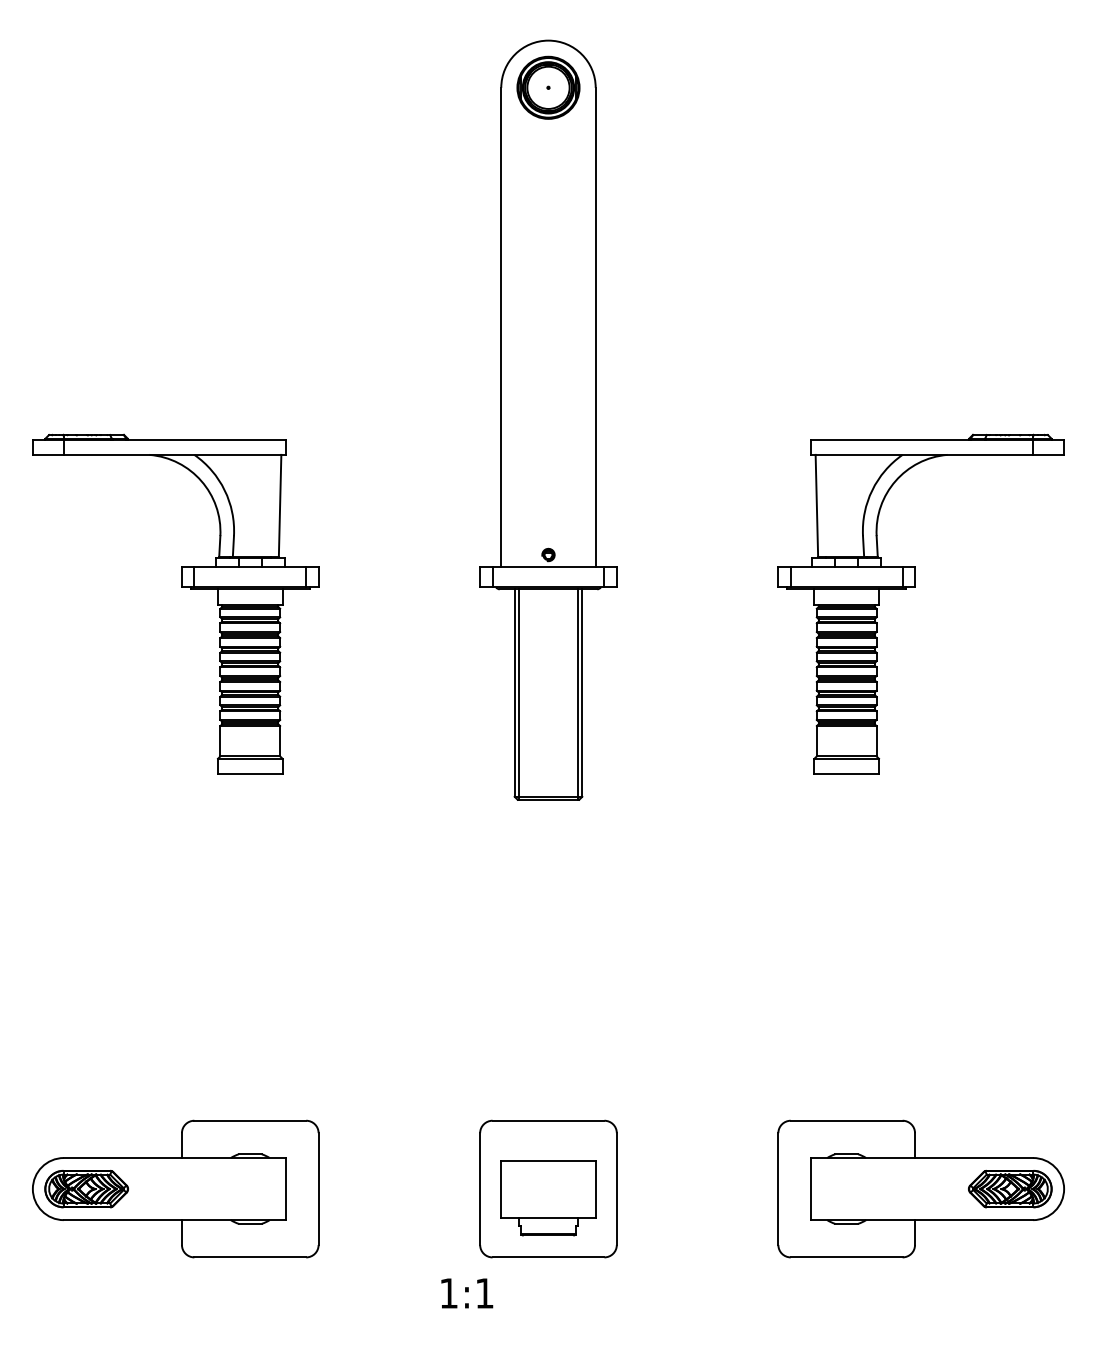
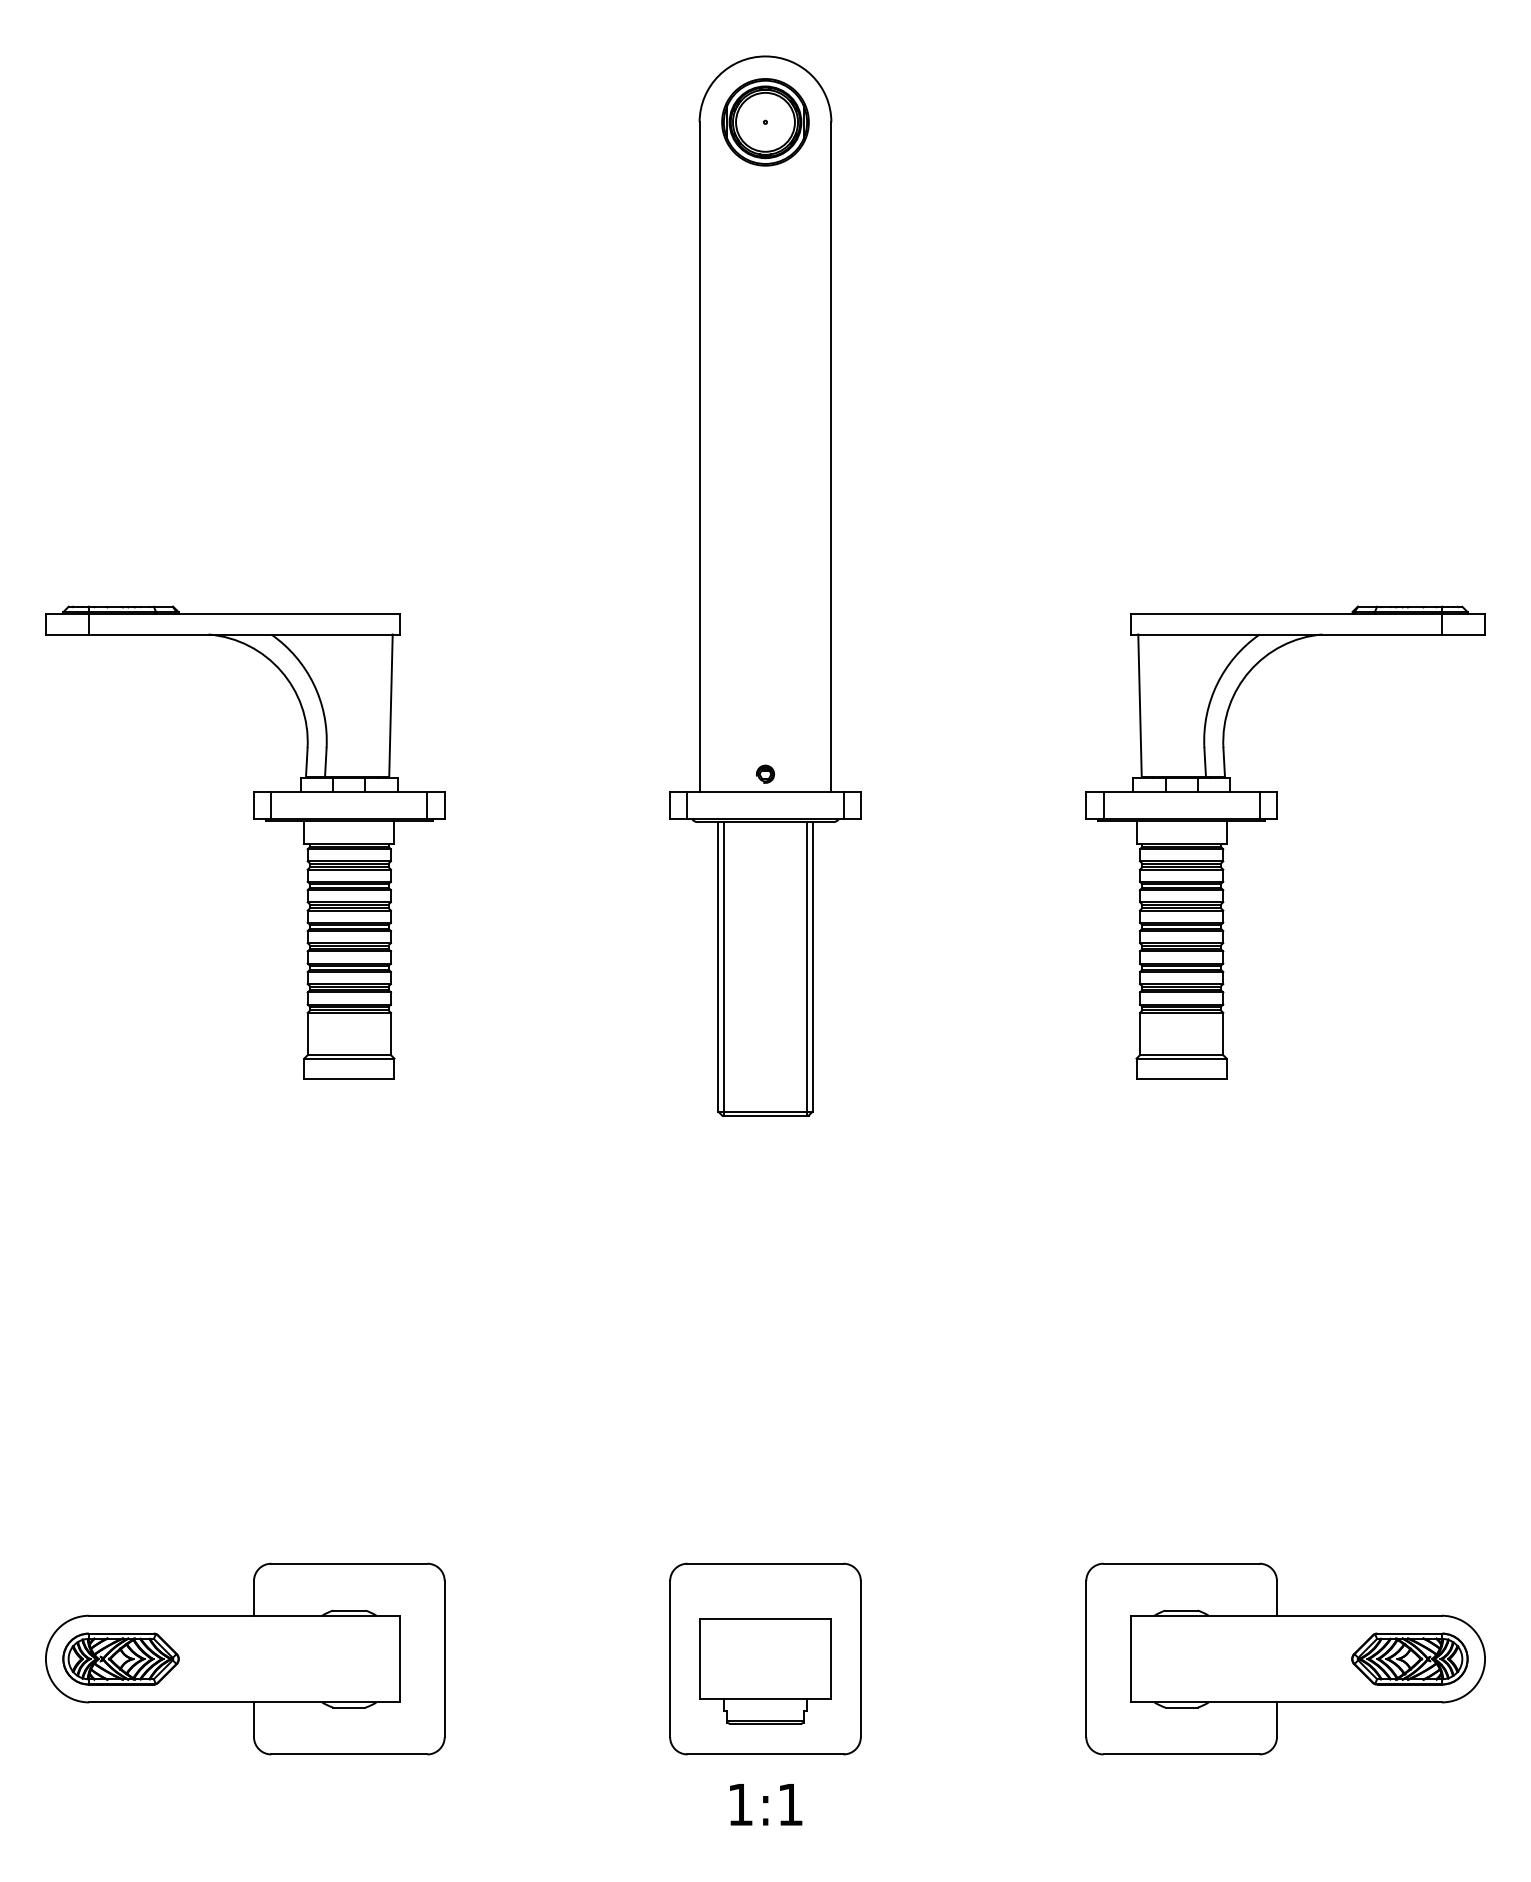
text: (467, 1293) -> (766, 1804), moved

